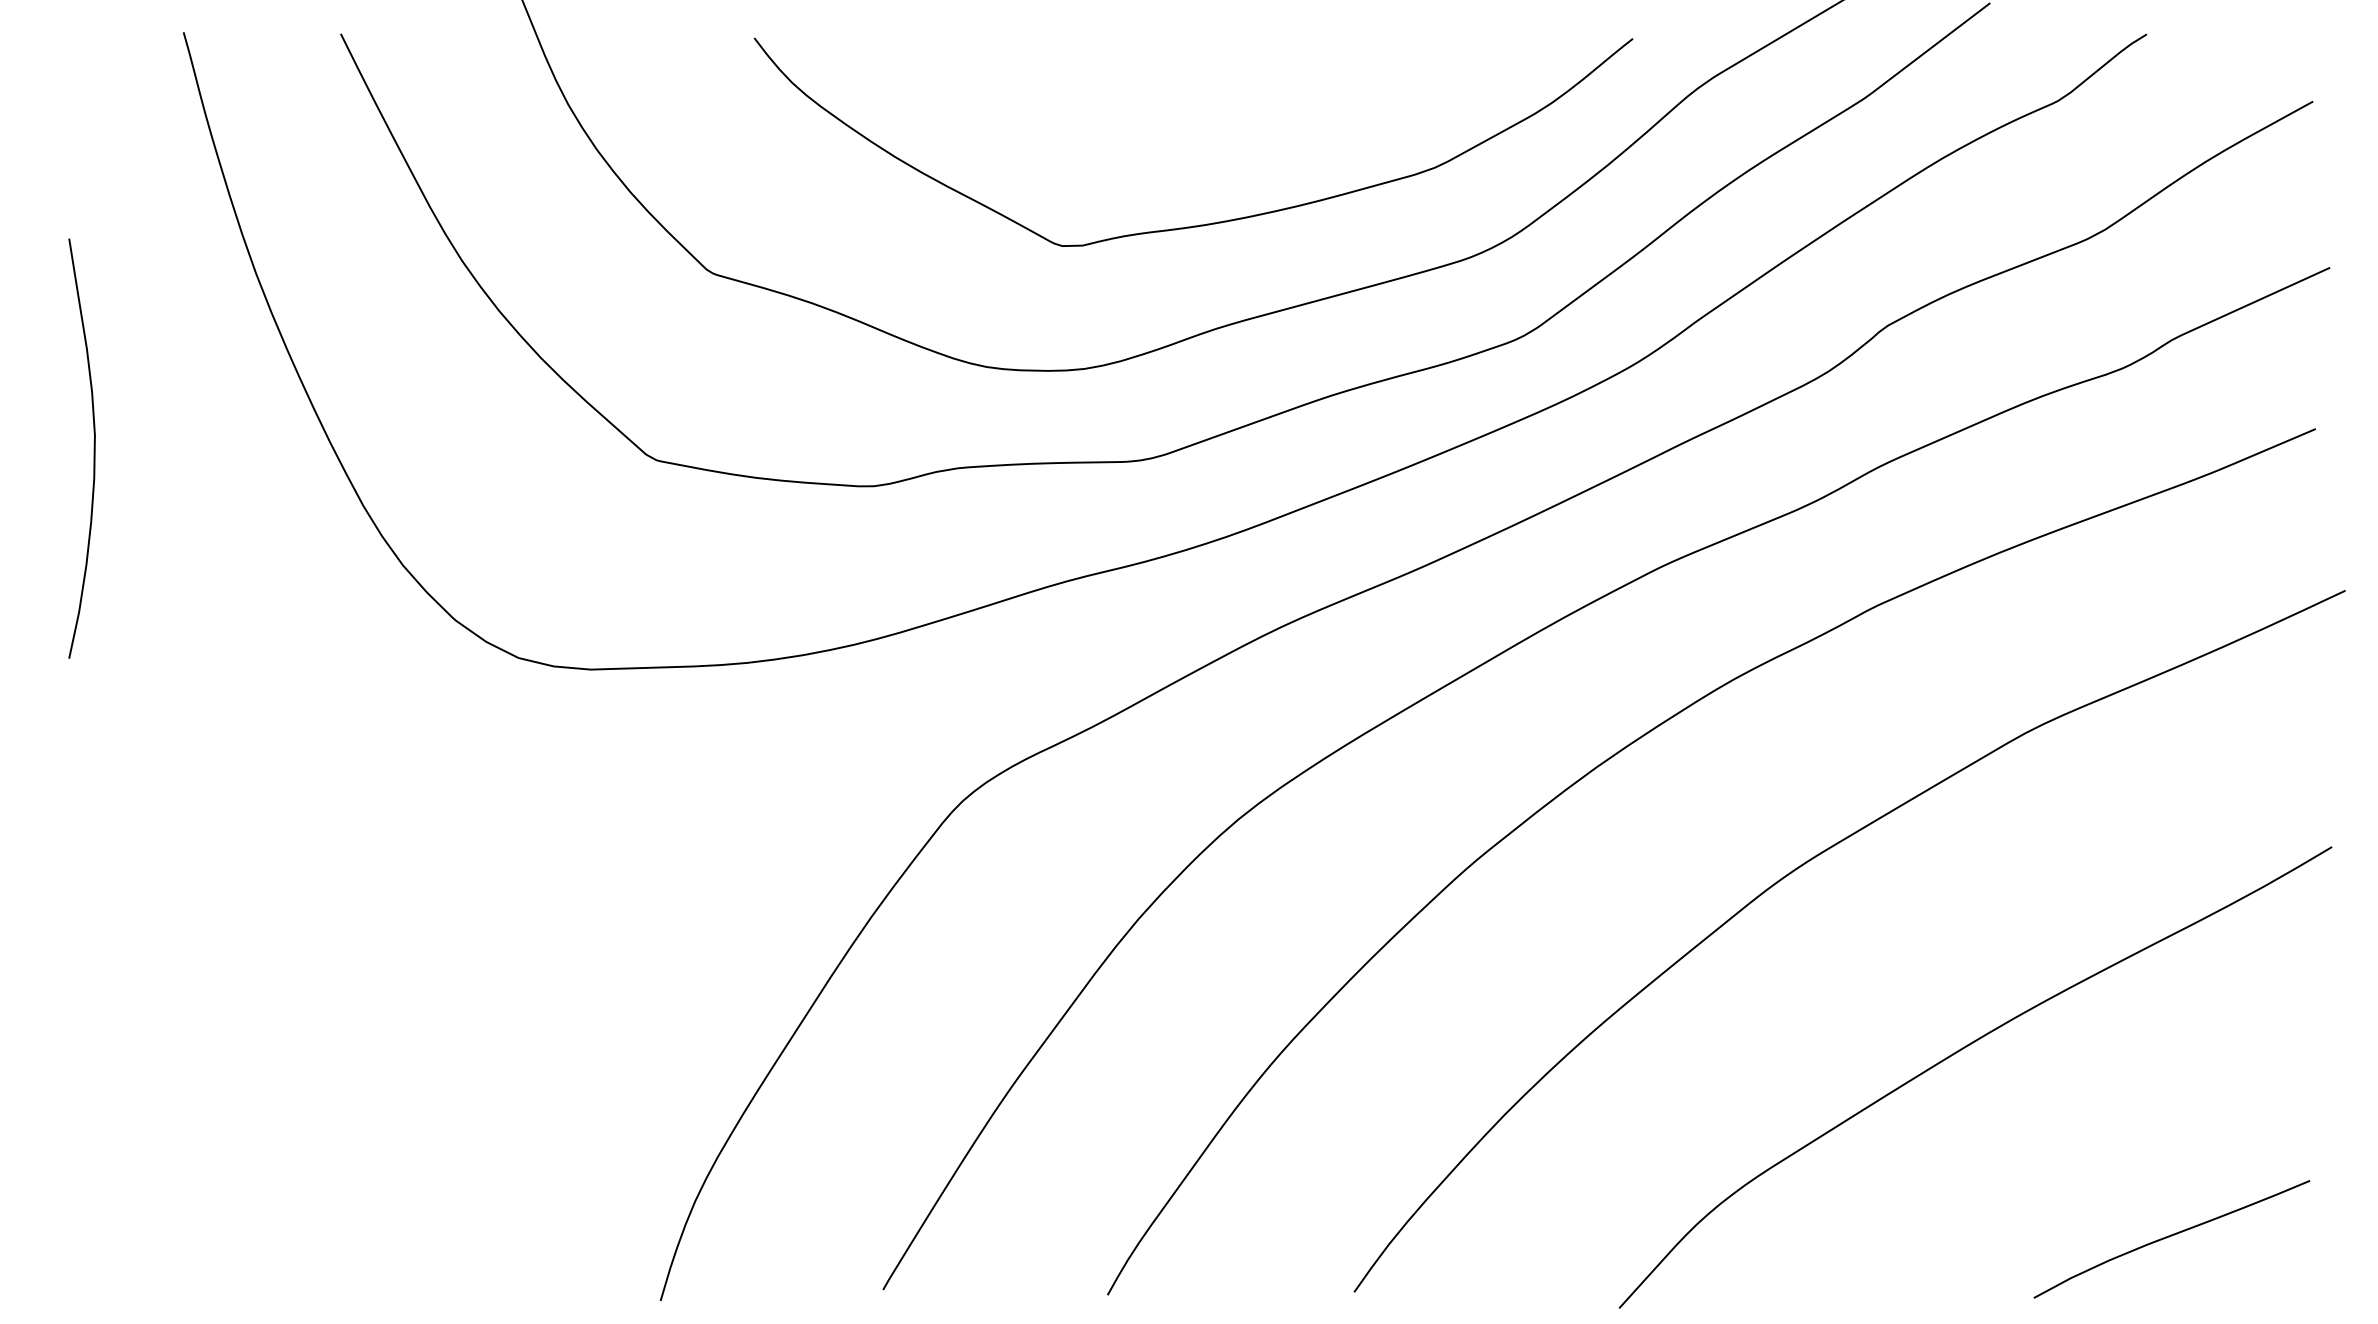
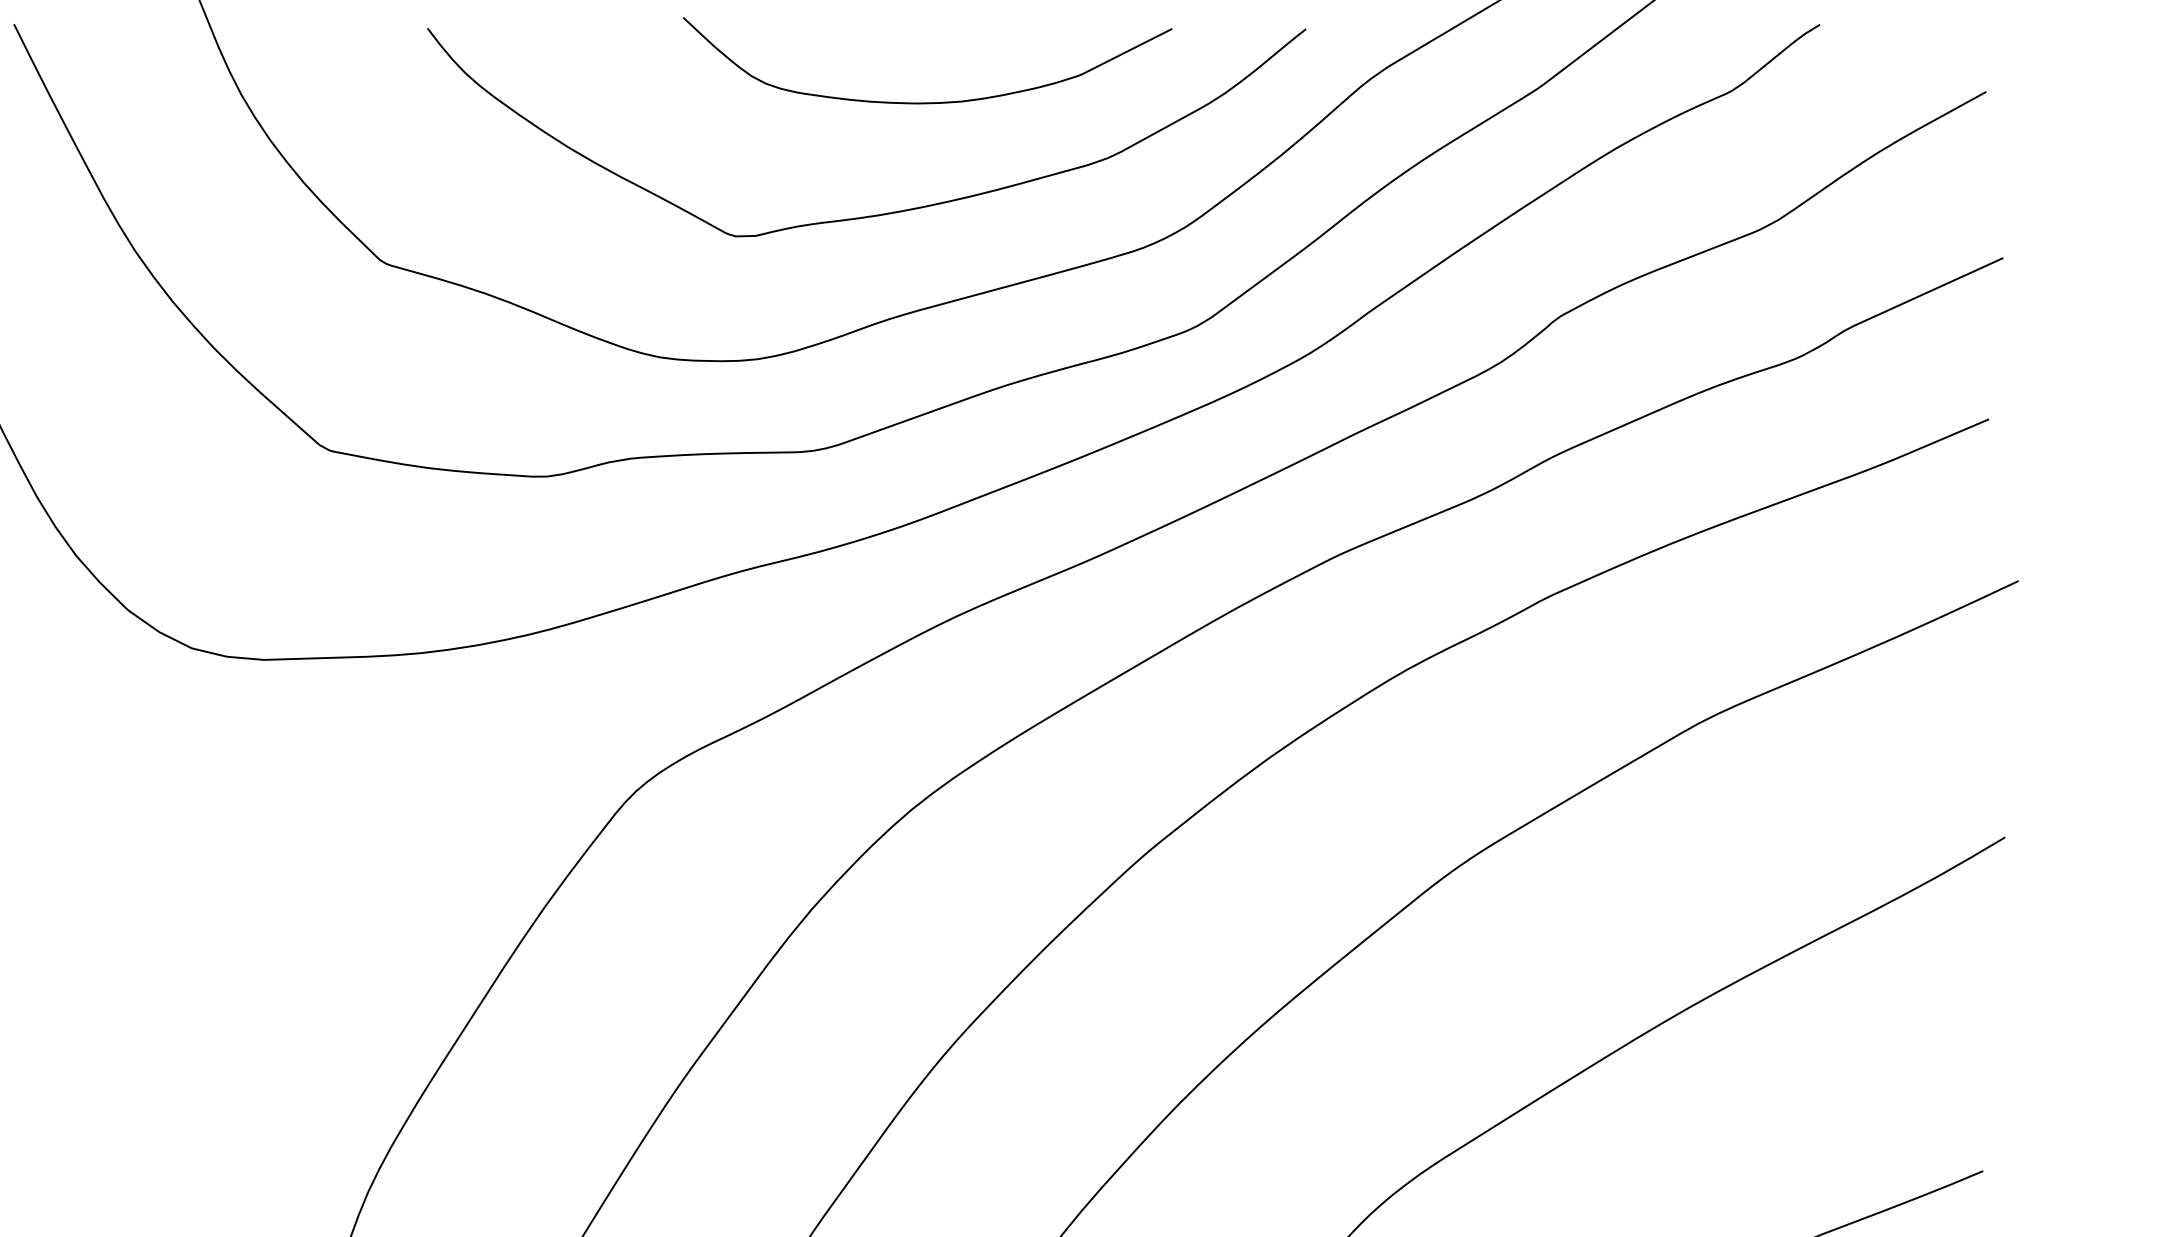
curve: (1260, 111) -> (933, 101), added

